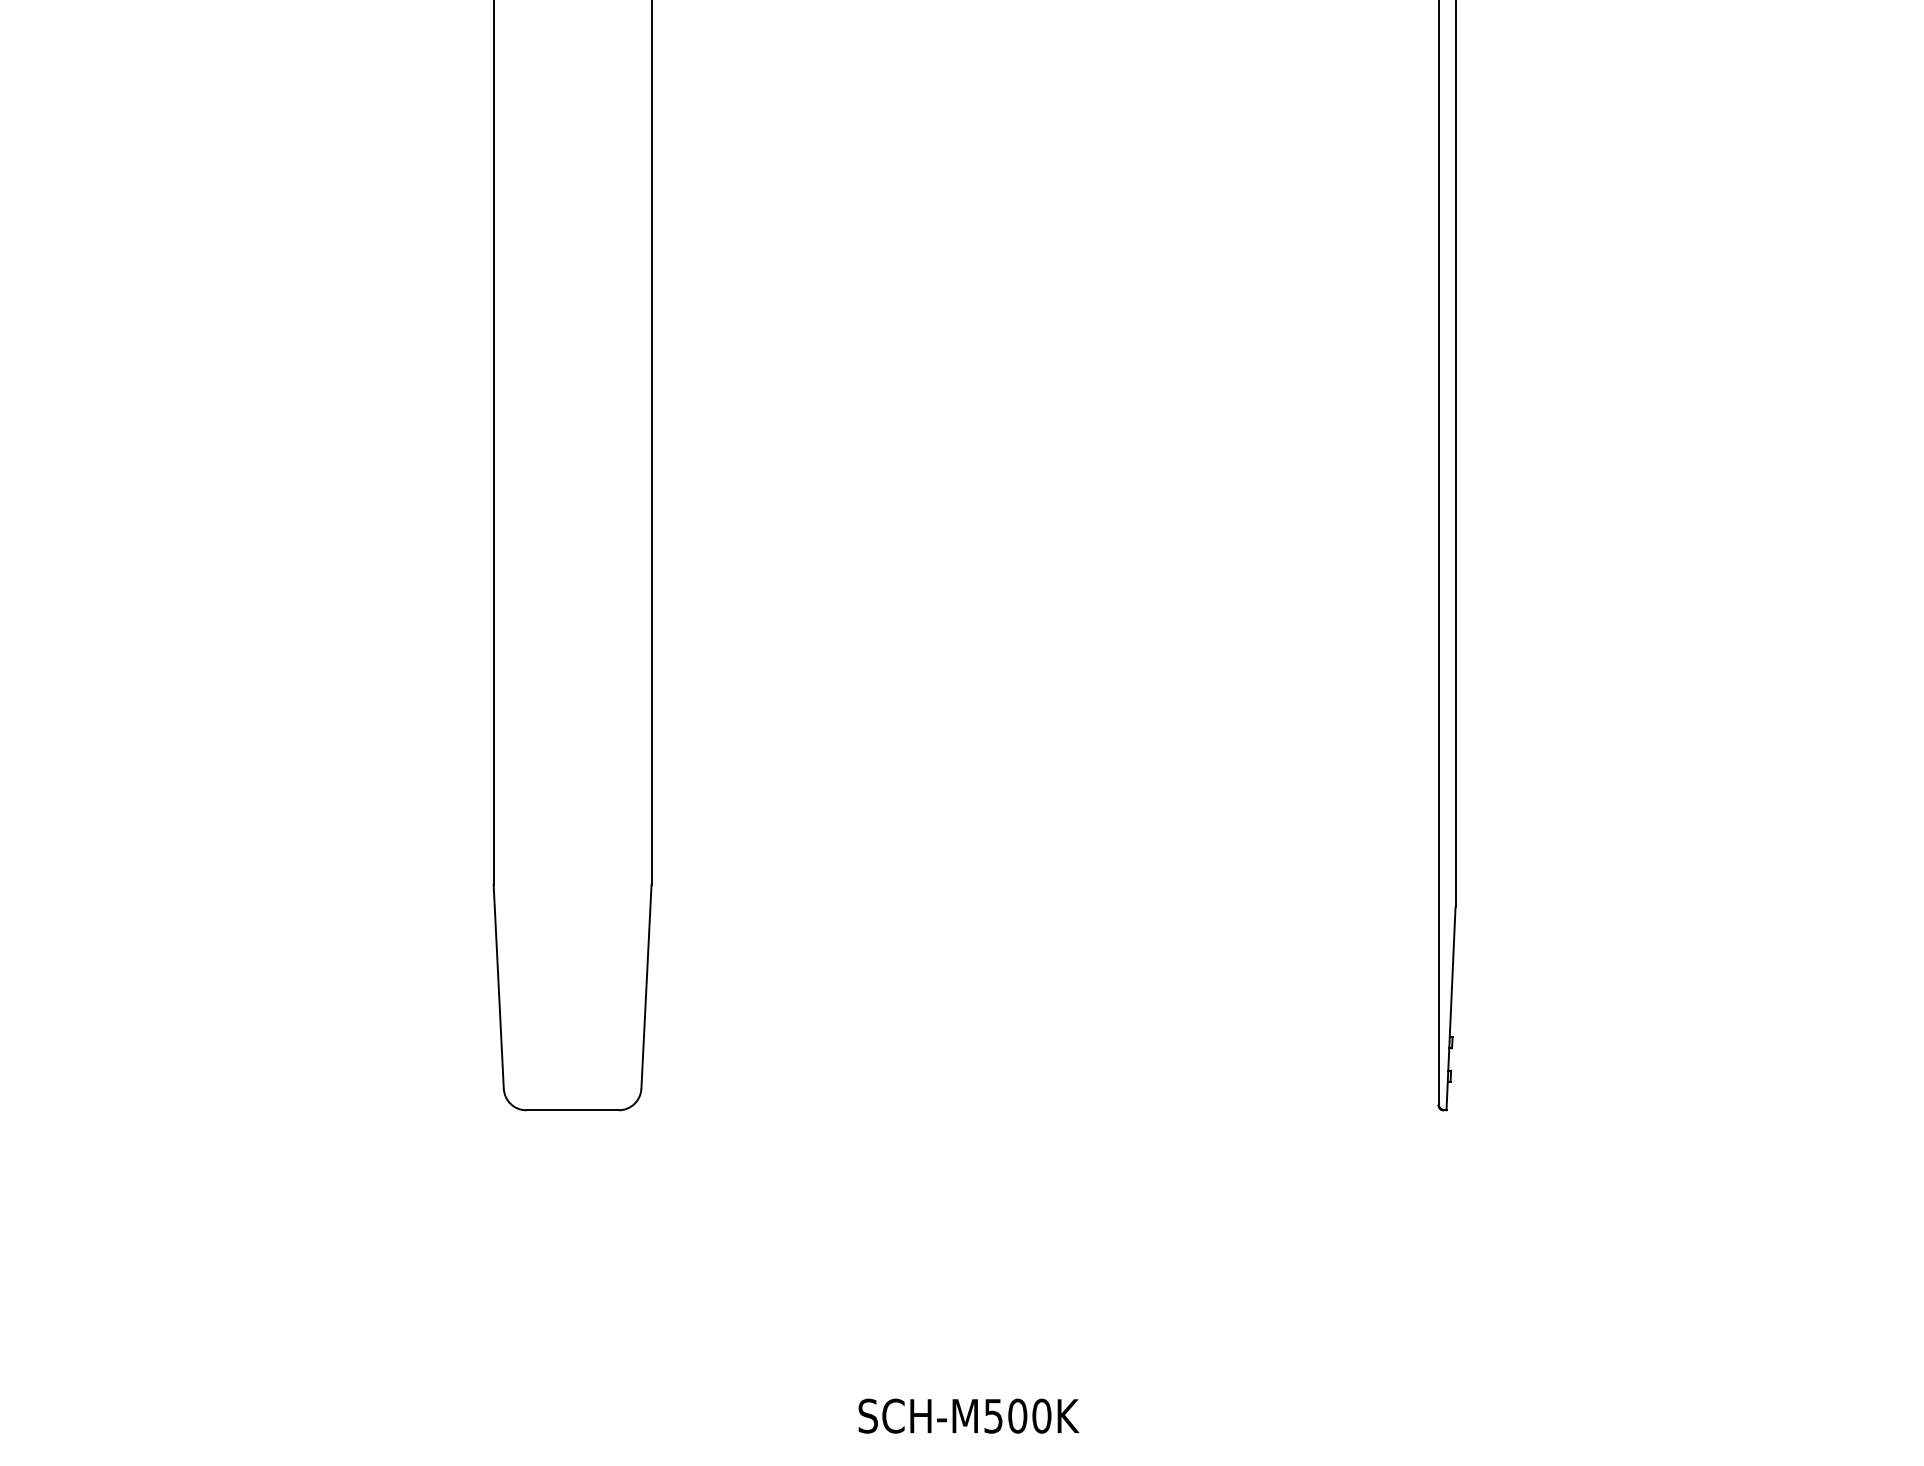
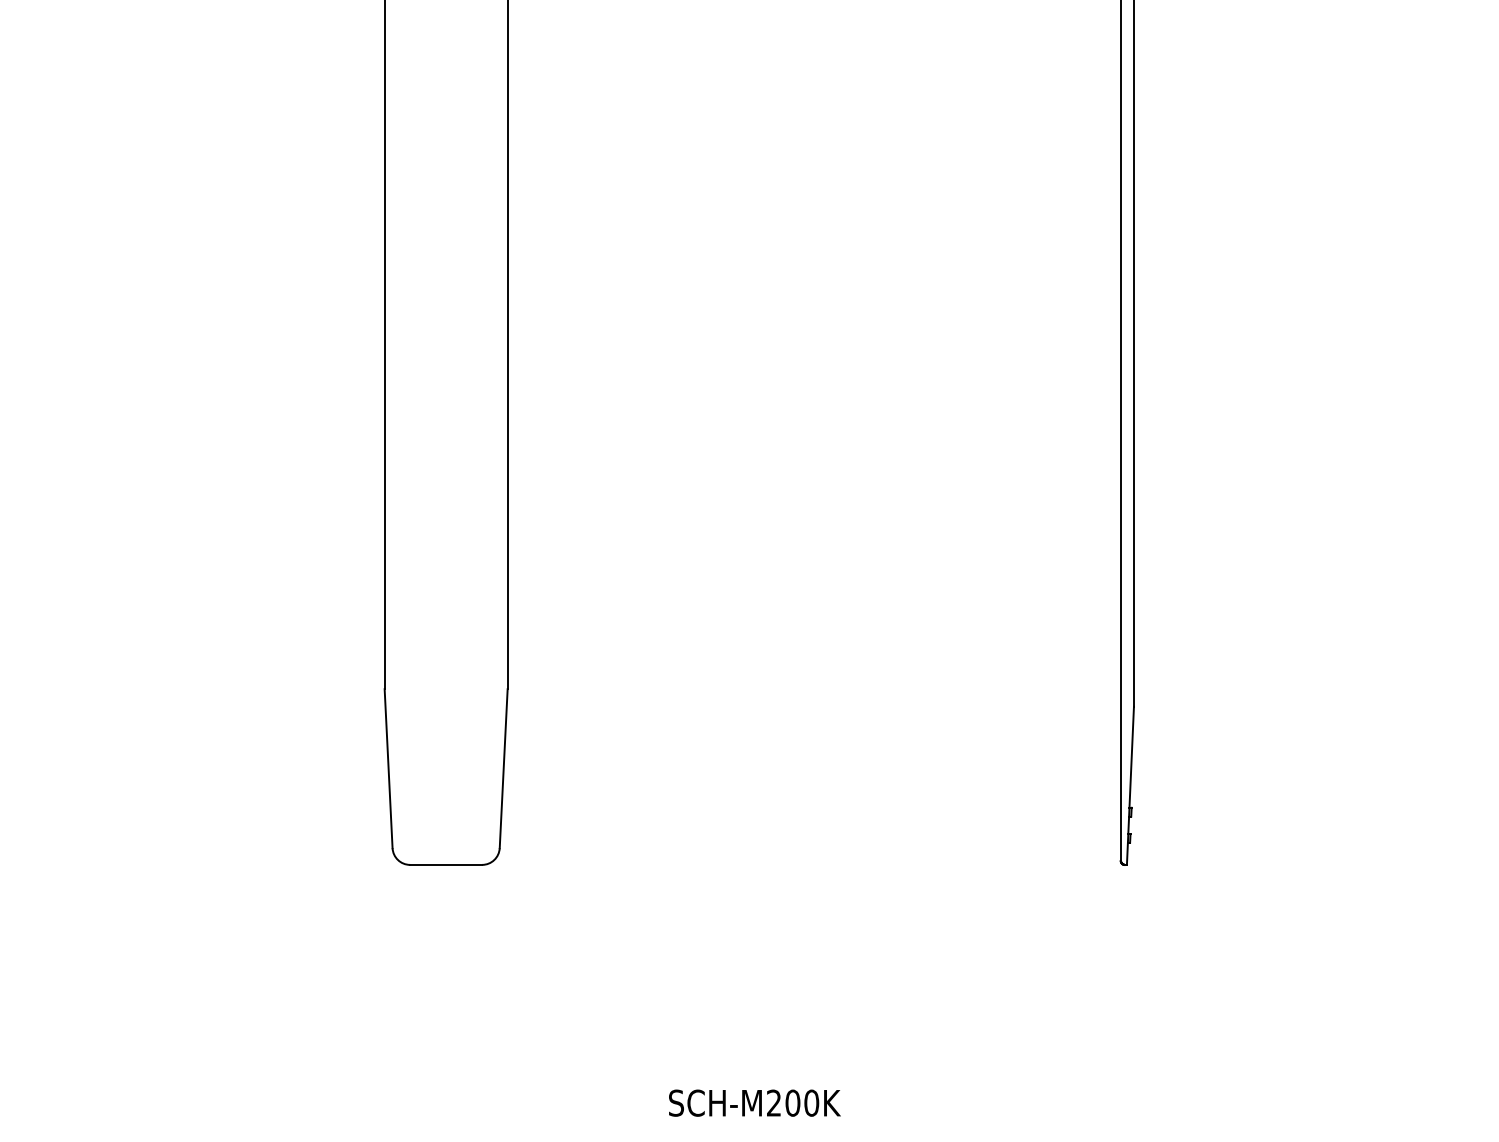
text: (993, 1415) -> (774, 1102), SCH-M500K -> SCH-M200K

